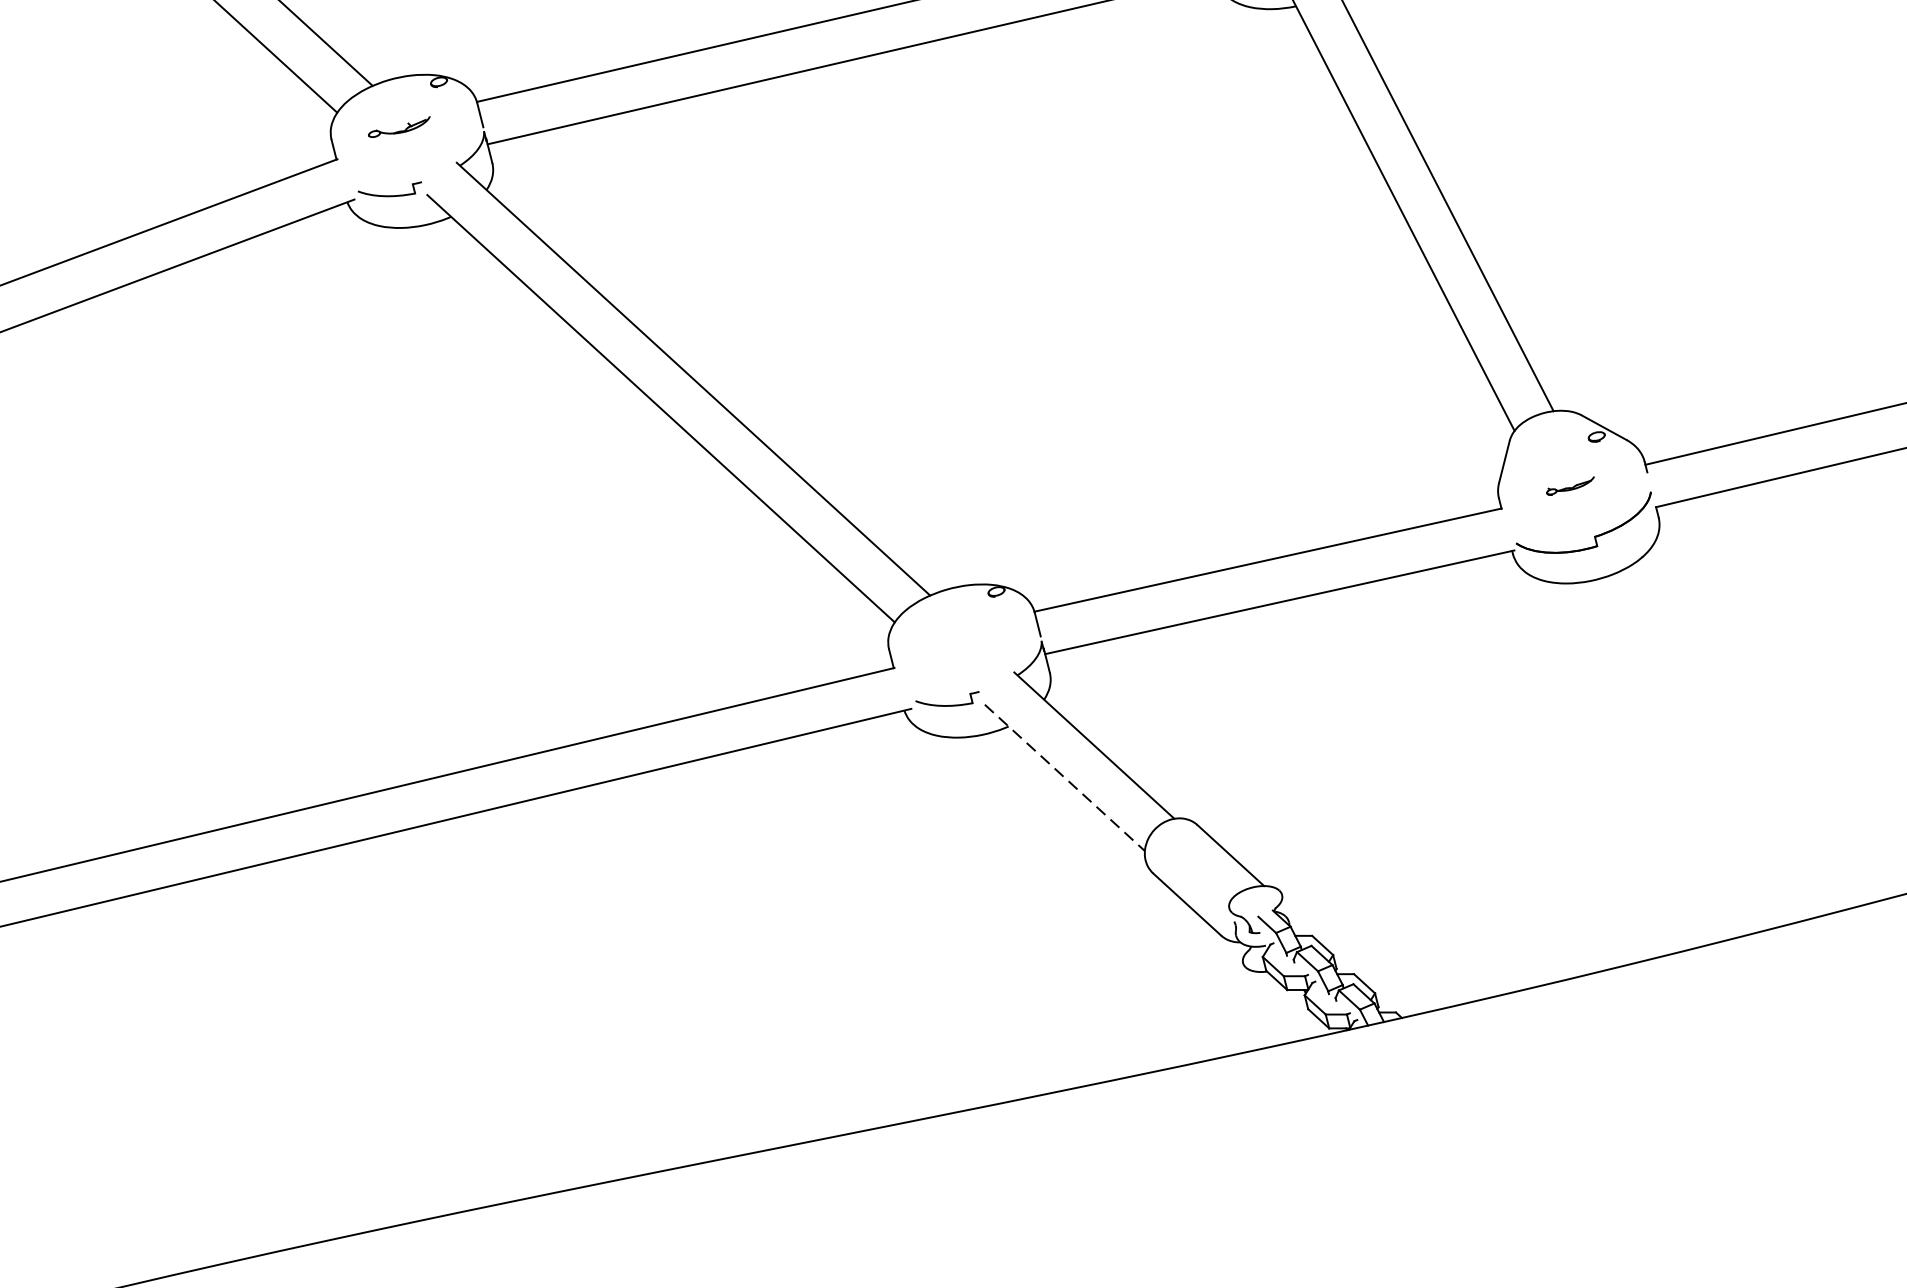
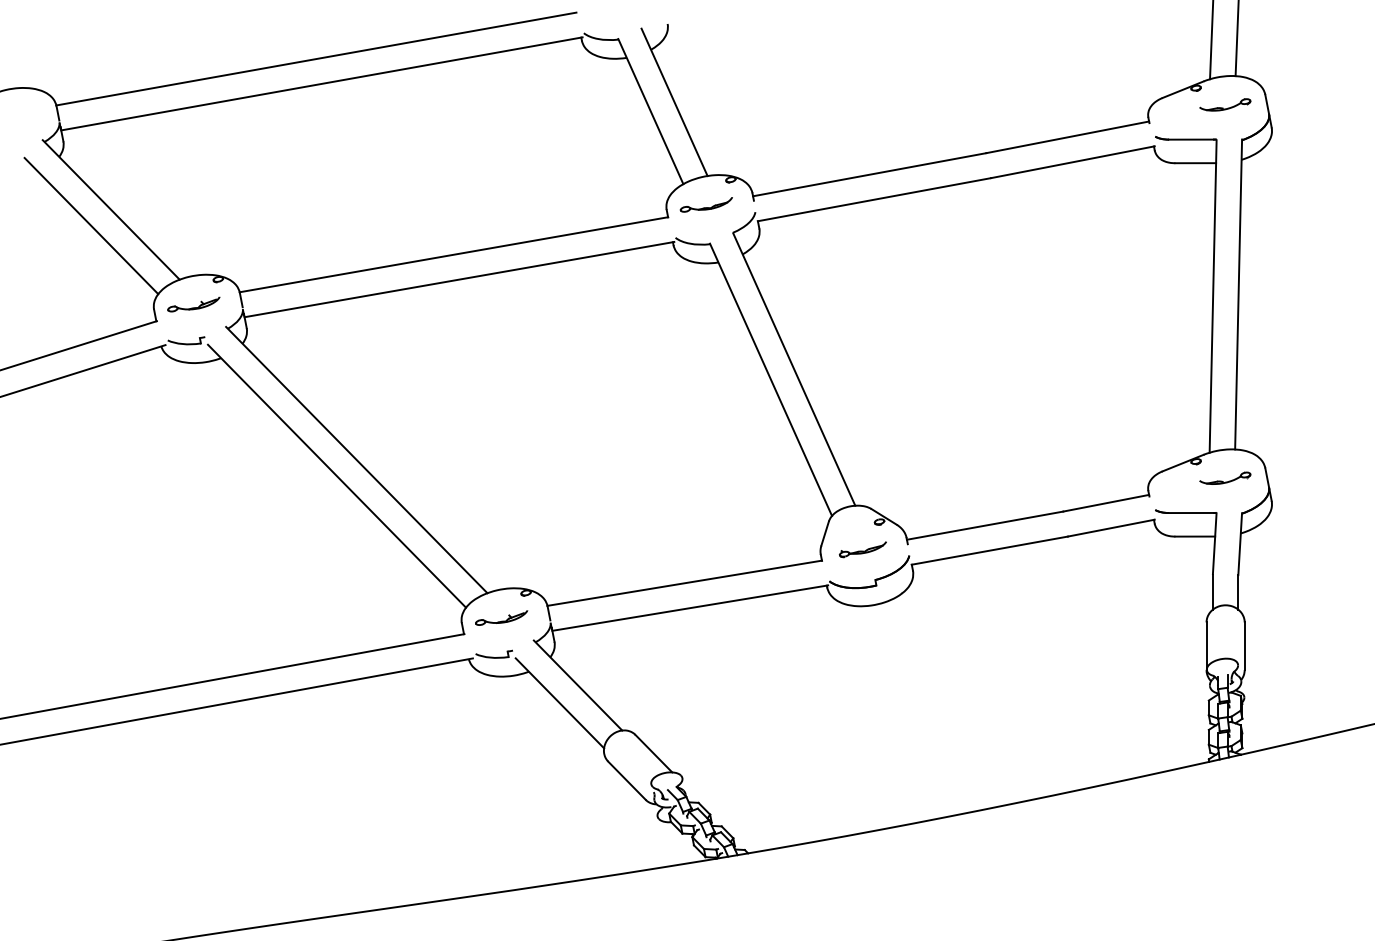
part: (398, 127) -> (193, 304), size x1.43
part: (1570, 485) -> (862, 549), size x1.67
part: (956, 635) -> (501, 617), added
line: (1065, 778) -> (560, 703), dashed -> solid

